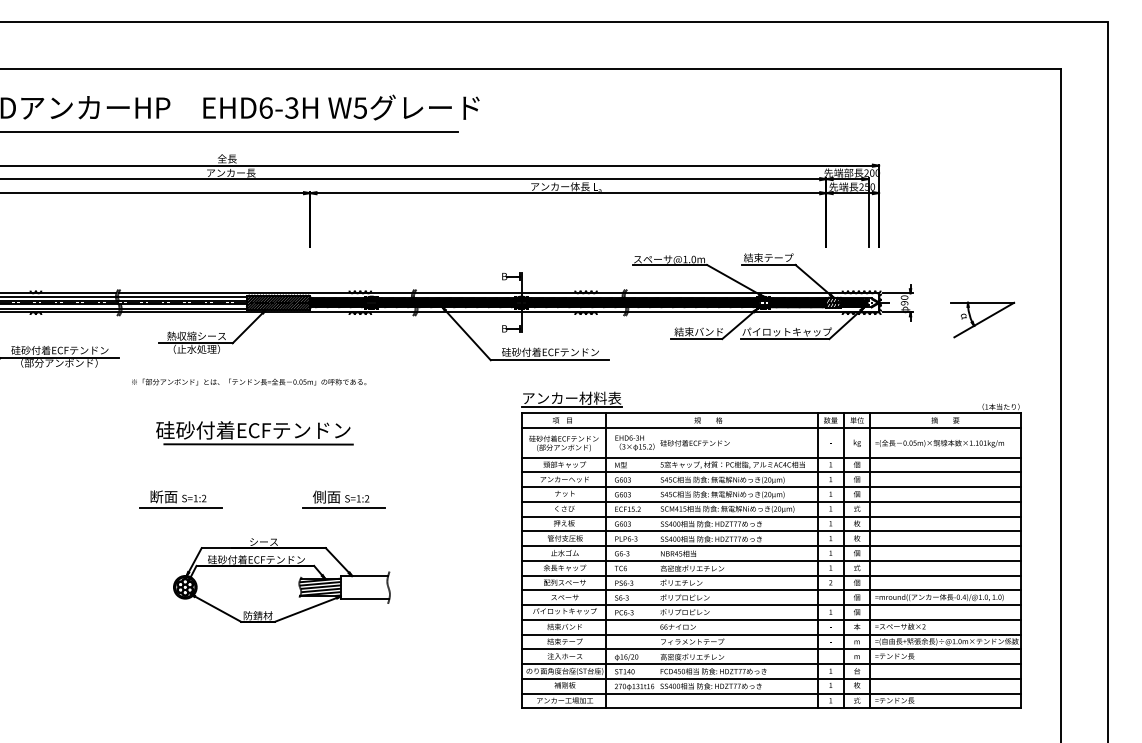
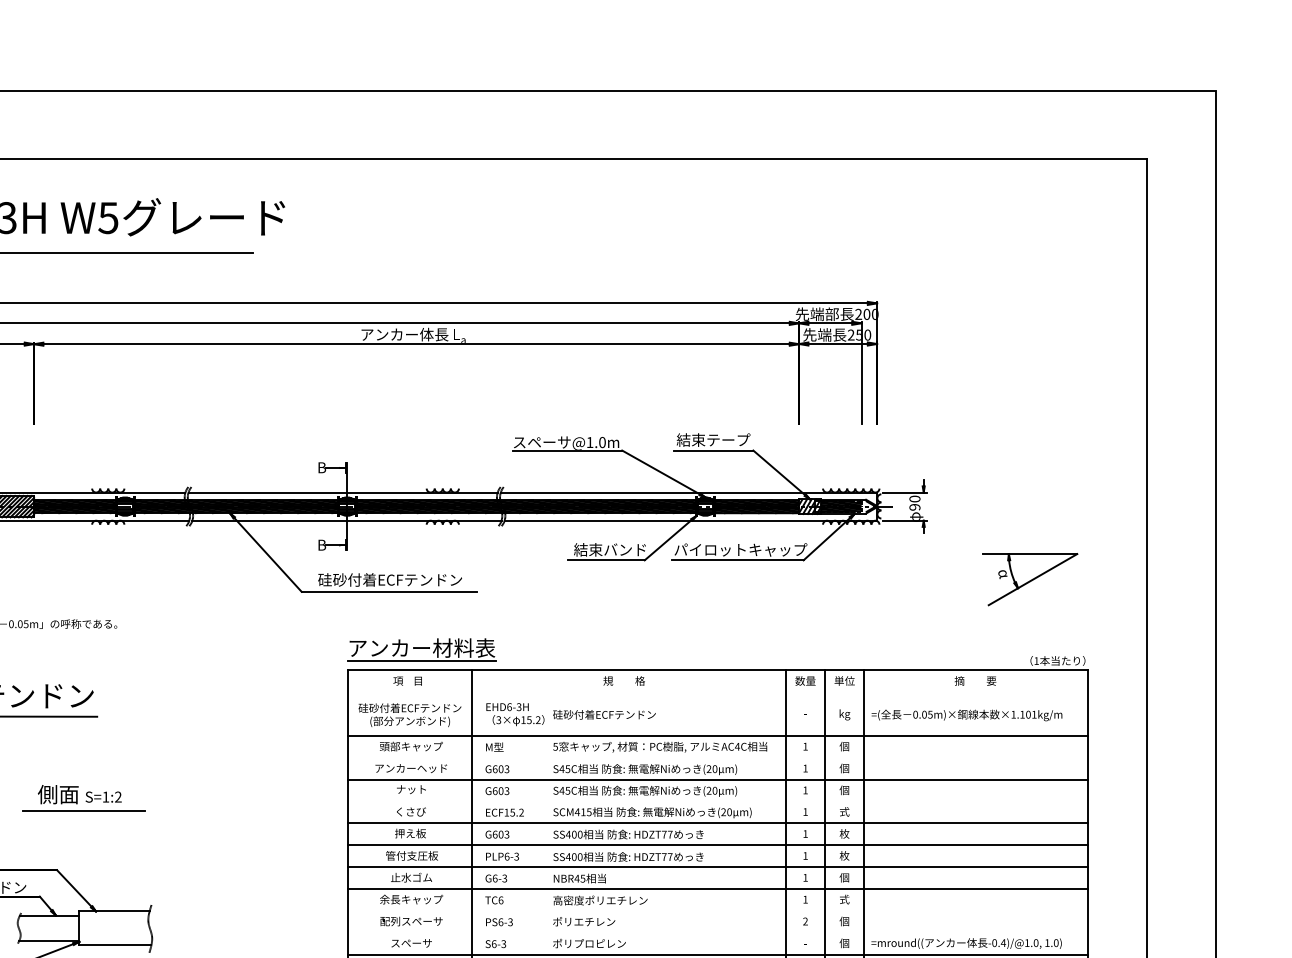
part: (982, 319) -> (1030, 578), moved
line: (771, 428) -> (717, 692), removed
line: (771, 472) -> (717, 758), removed
line: (771, 501) -> (717, 801), removed
line: (771, 575) -> (717, 910), removed
hatch: (319, 586) -> (47, 927), removed
line: (771, 590) -> (717, 933), removed

